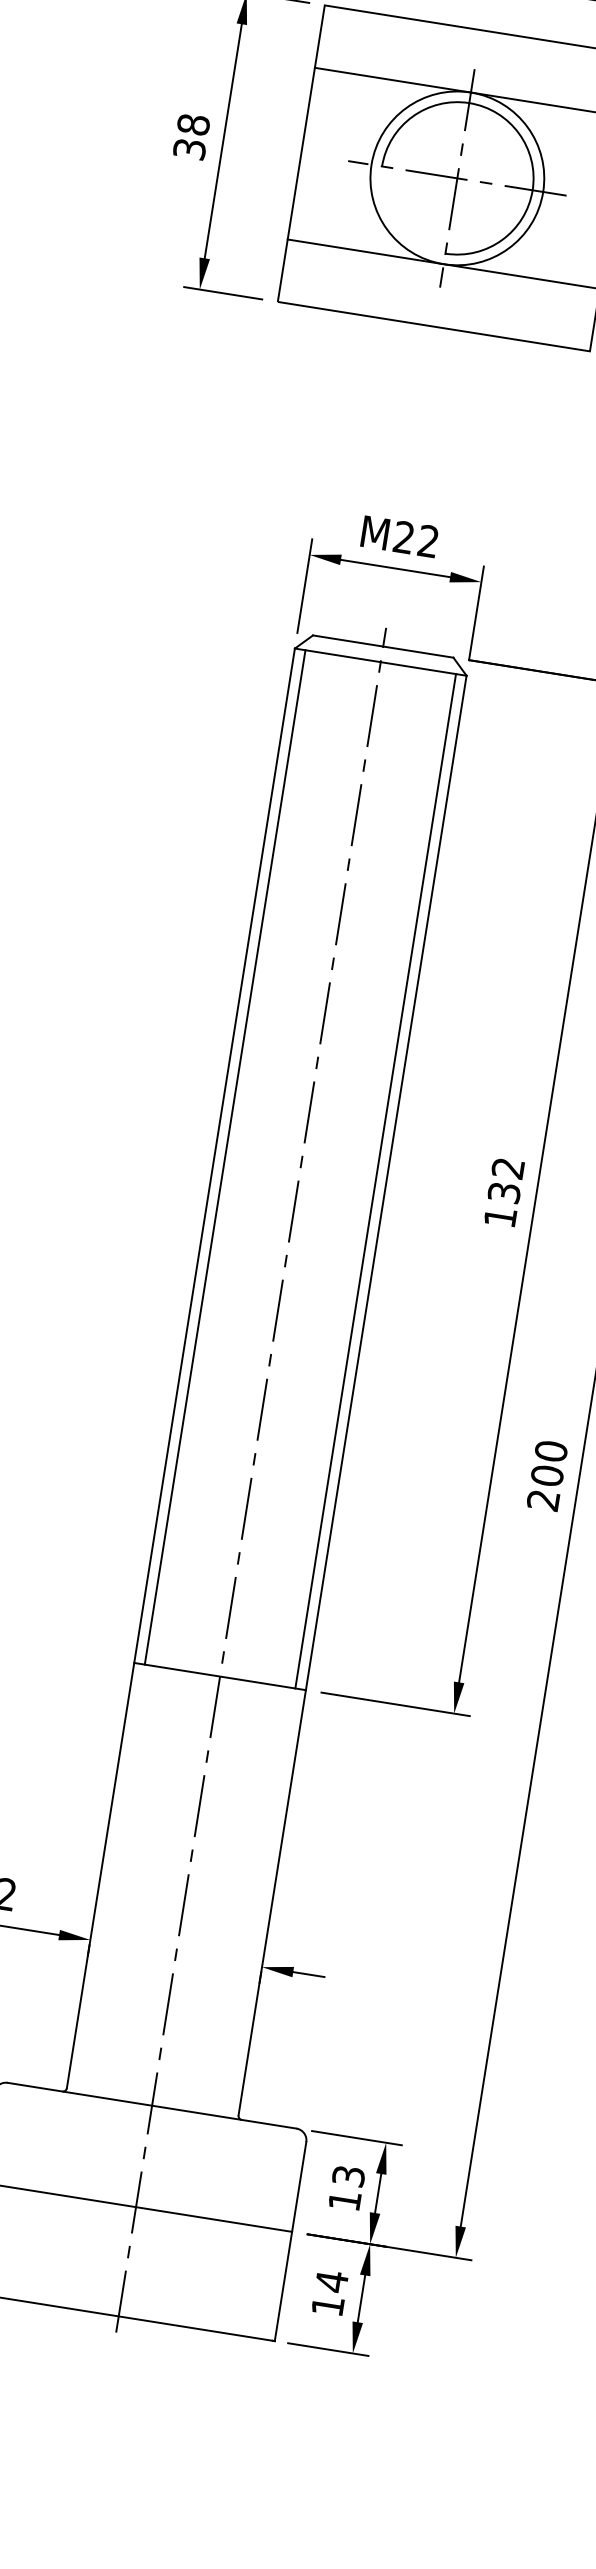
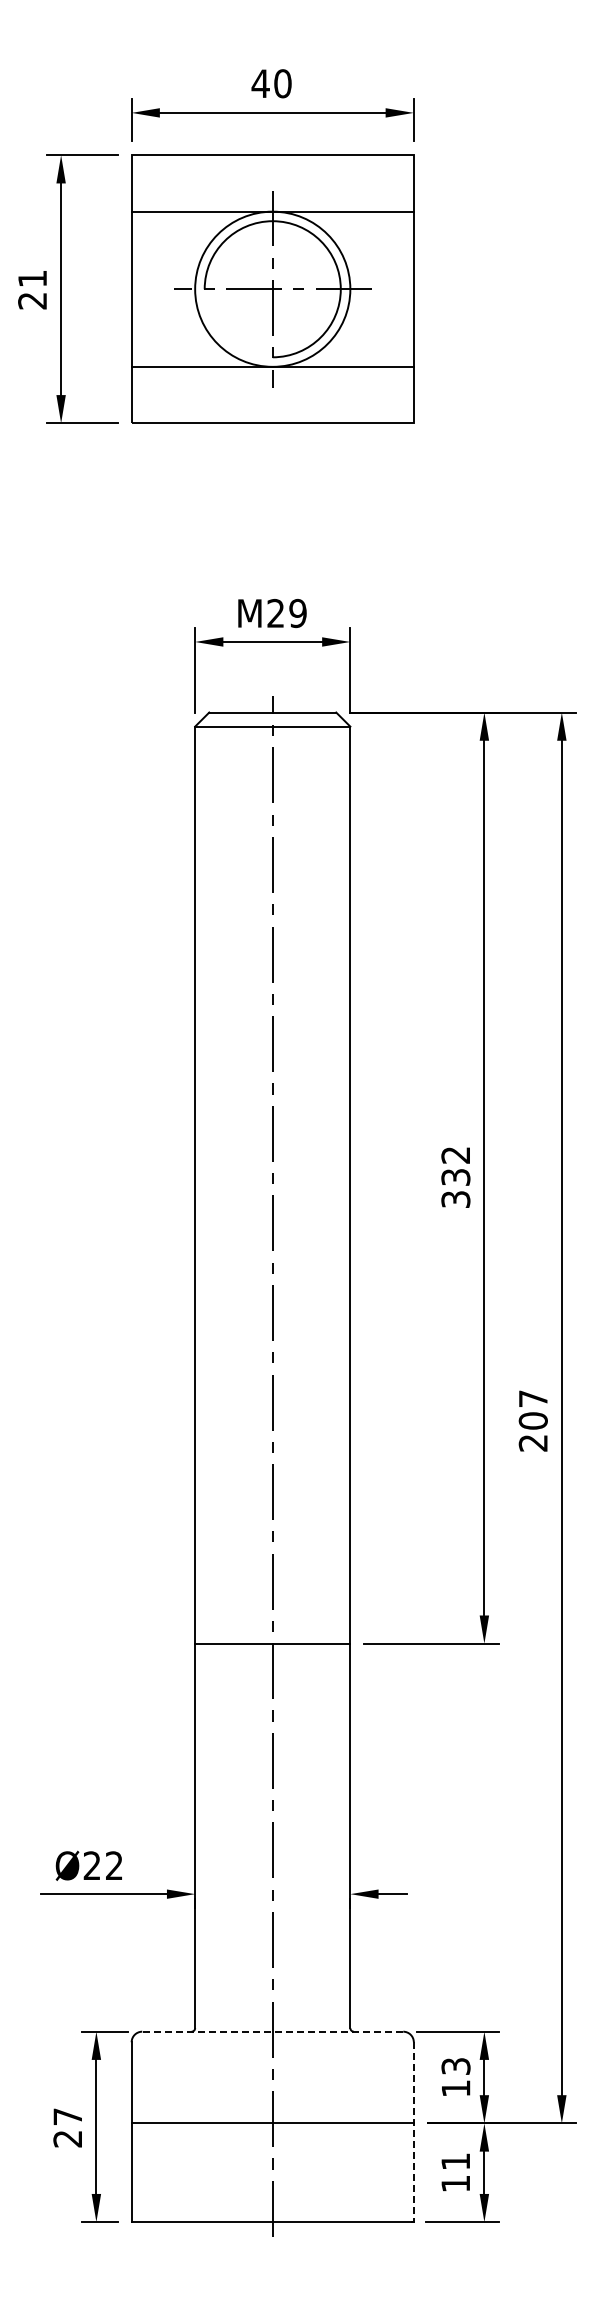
text: (191, 136) -> (32, 289), 38 -> 21
text: (427, 541) -> (297, 613), 22 -> 29
line: (225, 1156) -> (204, 1184), removed
line: (375, 1180) -> (340, 1184), removed
text: (500, 1217) -> (455, 1199), 132 -> 332
text: (550, 1450) -> (532, 1398), 200 -> 207
line: (151, 2105) -> (272, 2031), solid -> dashed
line: (290, 2241) -> (413, 2132), solid -> dashed
text: (331, 2281) -> (455, 2161), 14 -> 11

